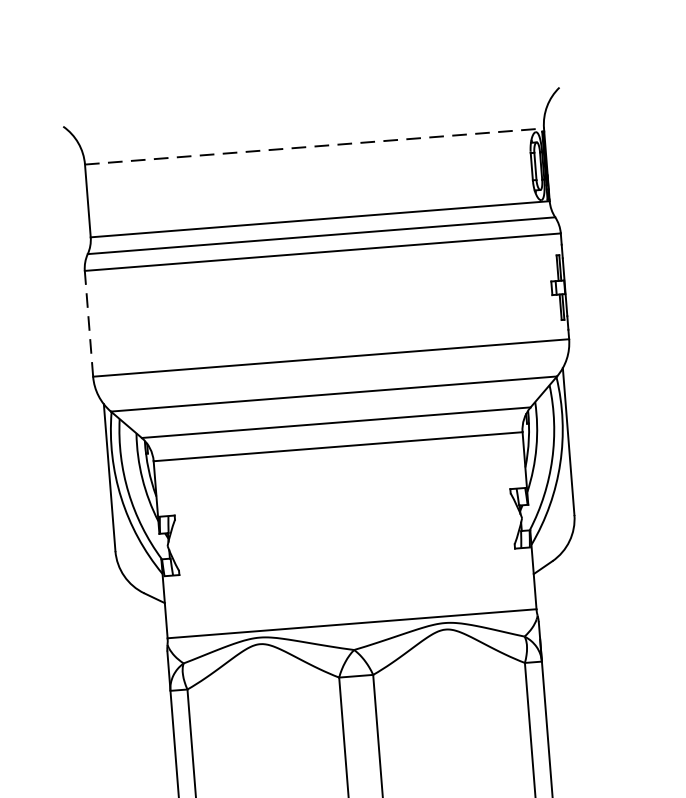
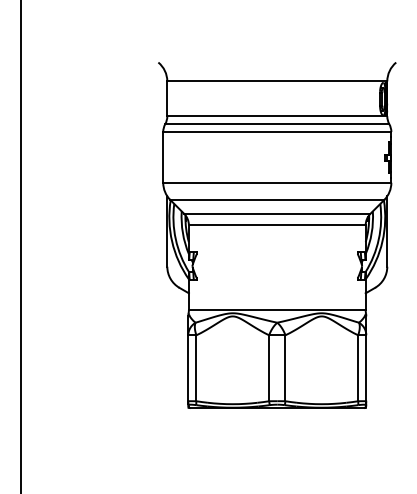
line: (314, 146) -> (277, 81), dashed -> solid
line: (89, 321) -> (163, 156), dashed -> solid

